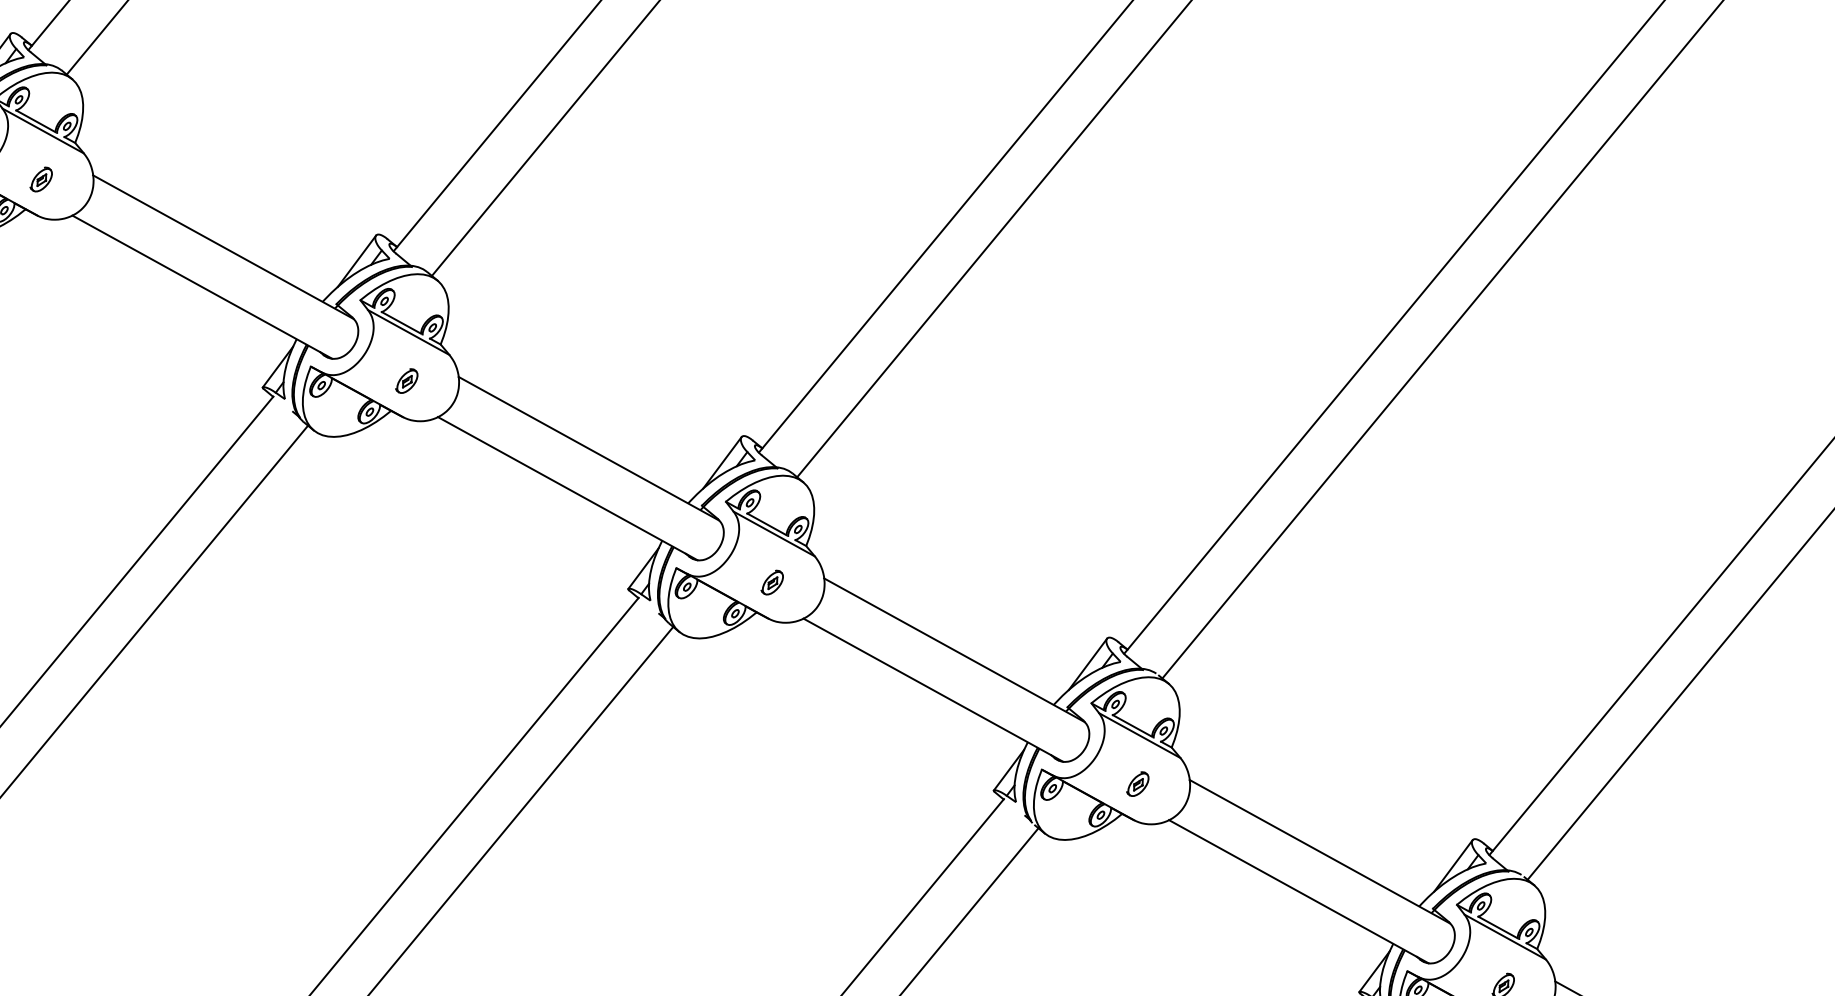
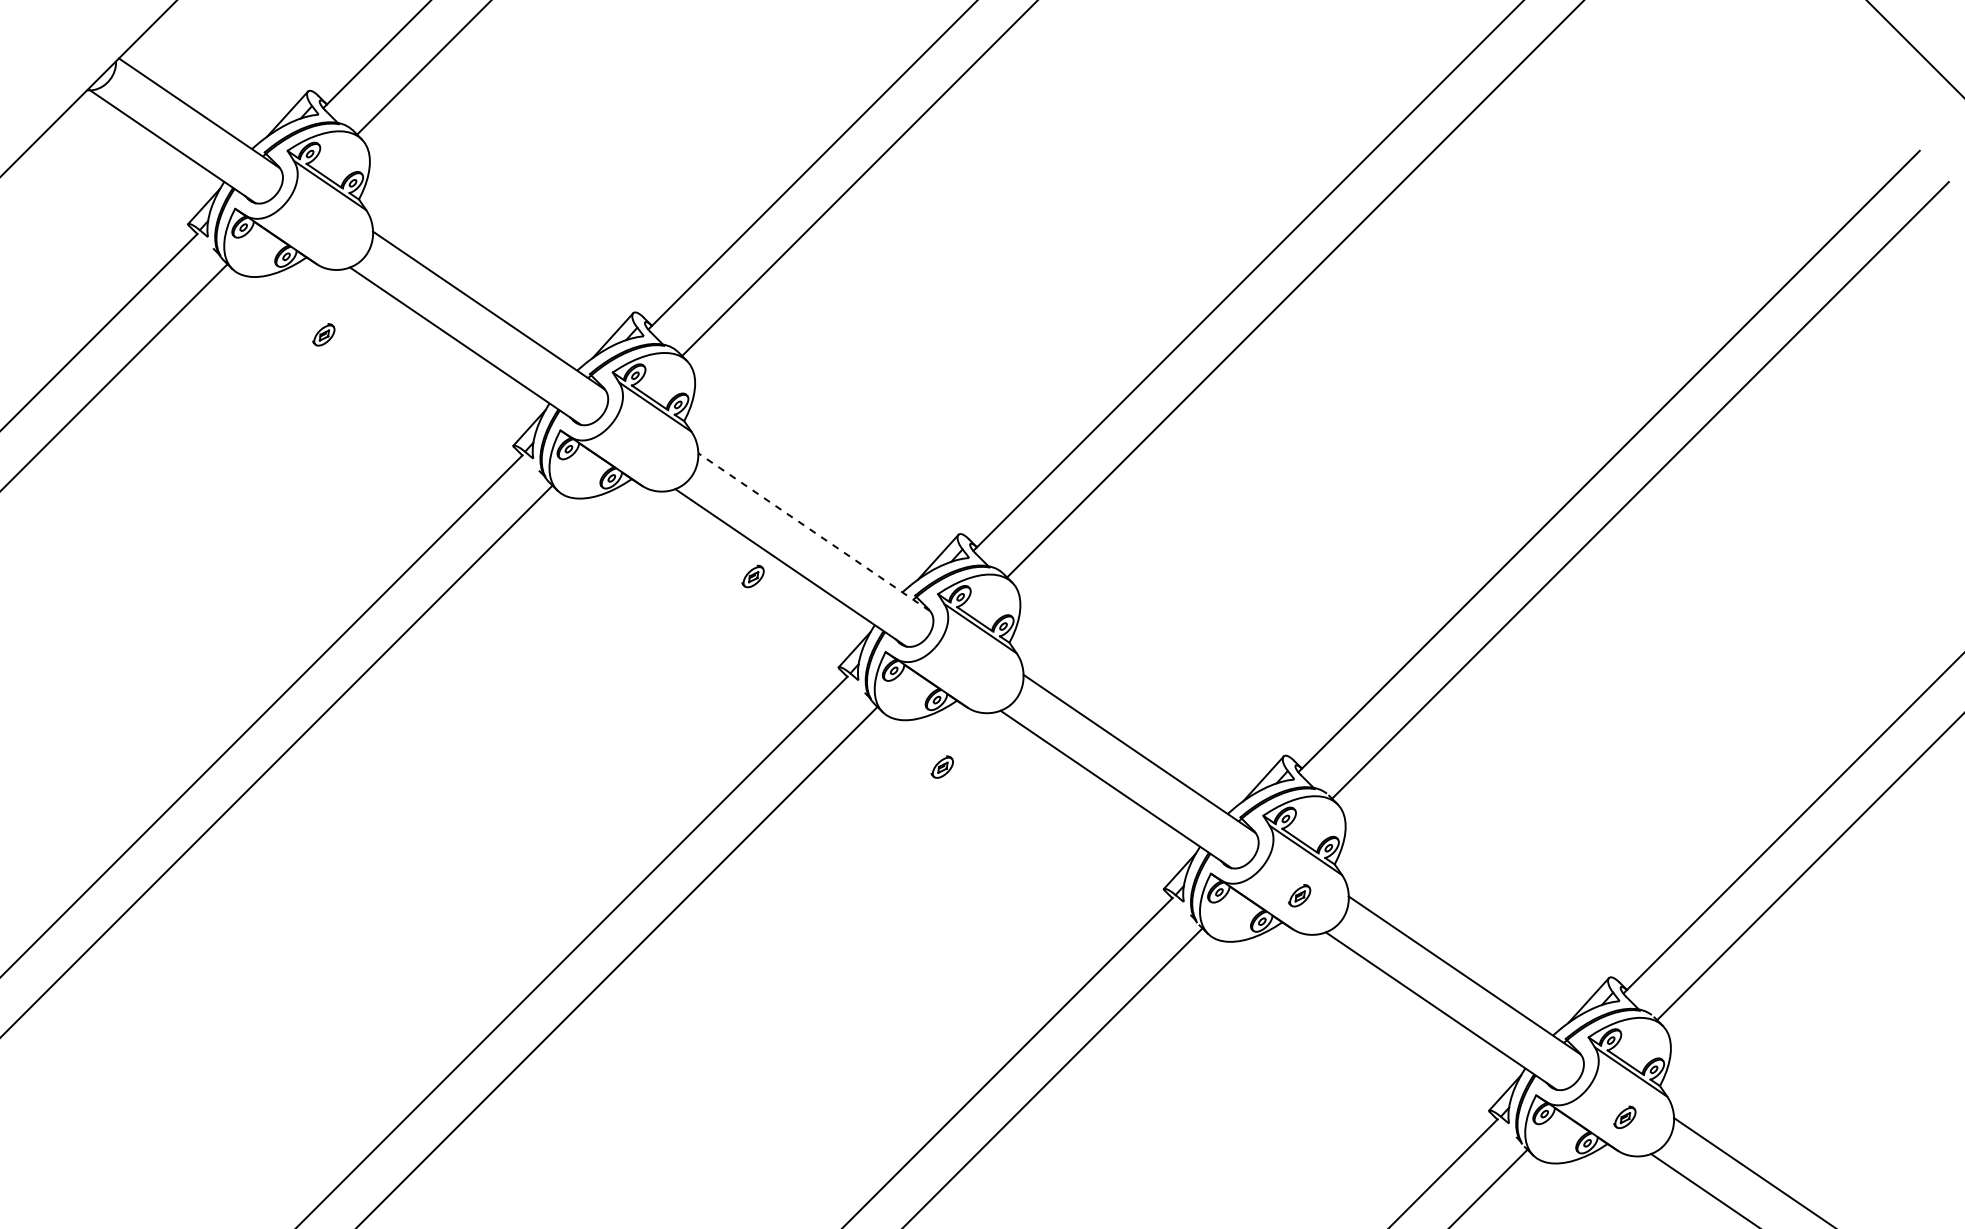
part: (40, 179) -> (323, 334), moved
part: (406, 381) -> (752, 576), moved
line: (588, 448) -> (813, 531), solid -> dashed
part: (771, 582) -> (941, 766), moved

